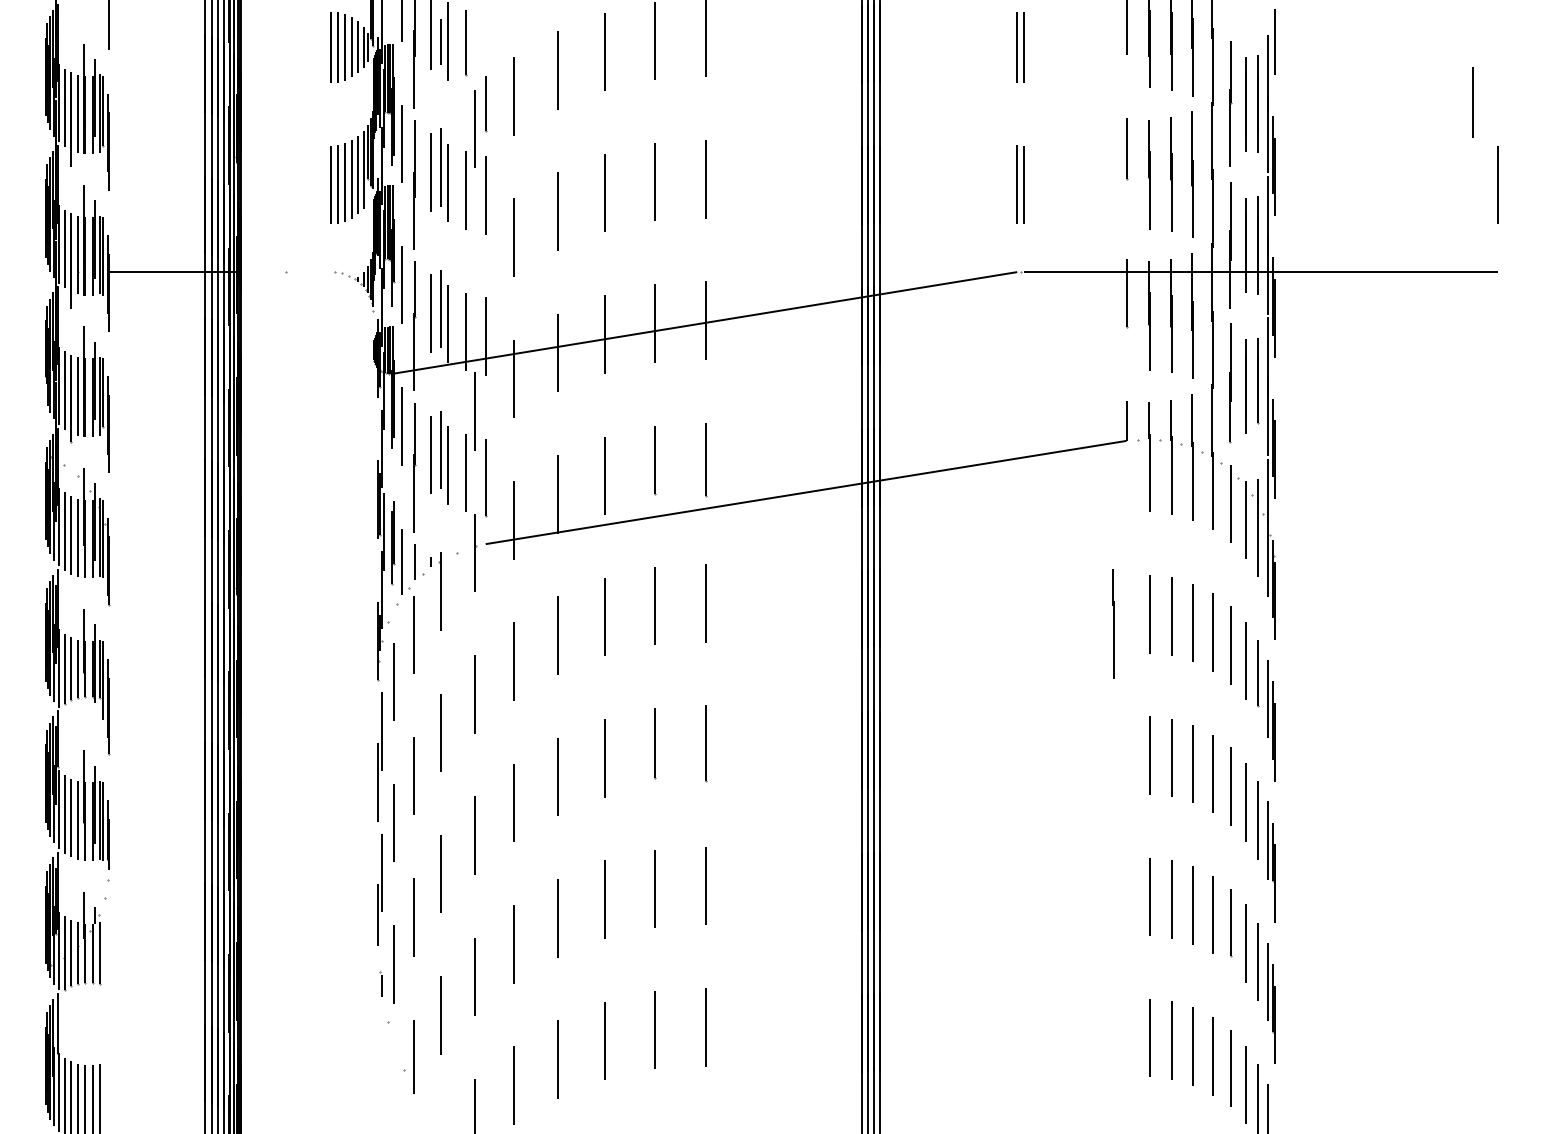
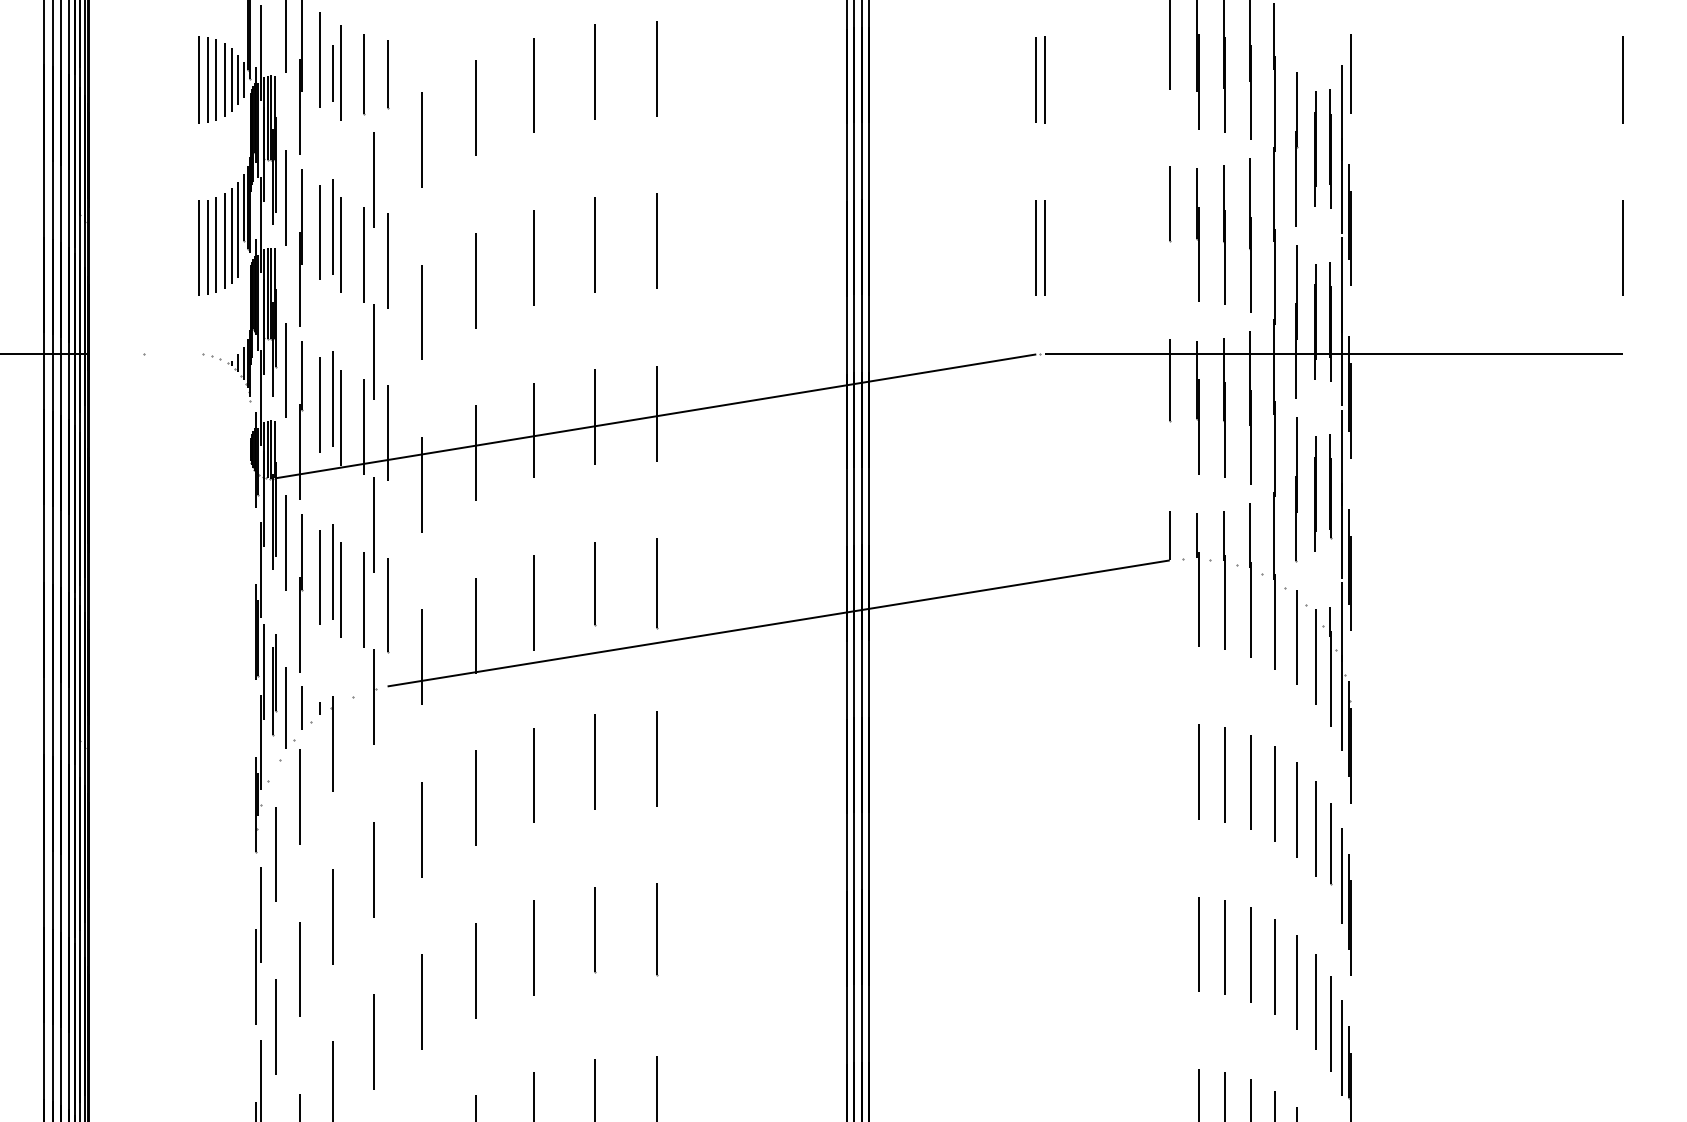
line: (1472, 102) -> (1622, 80), moved
line: (486, 104) -> (388, 75), moved
line: (474, 270) -> (373, 352), added
line: (1113, 623) -> (1153, 783), removed

